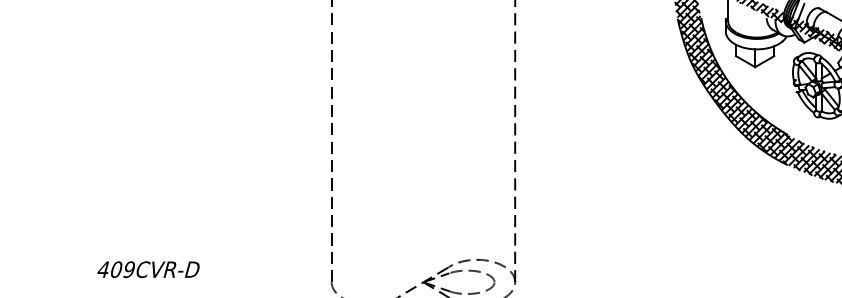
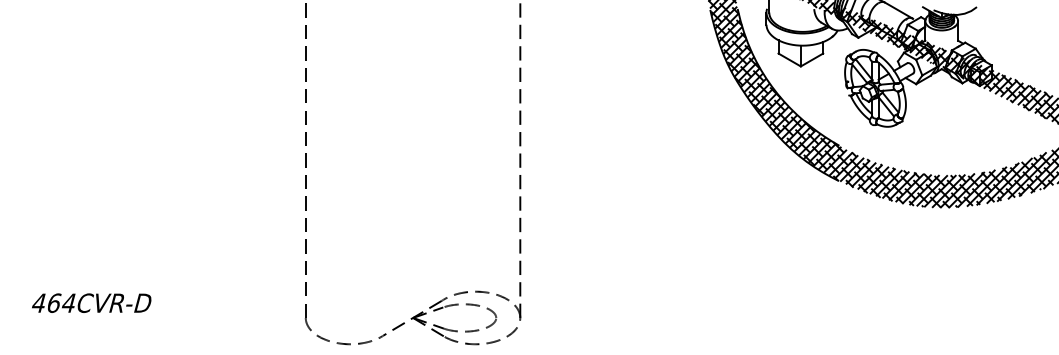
text: (122, 269) -> (61, 303), 409CVR-D -> 464CVR-D

